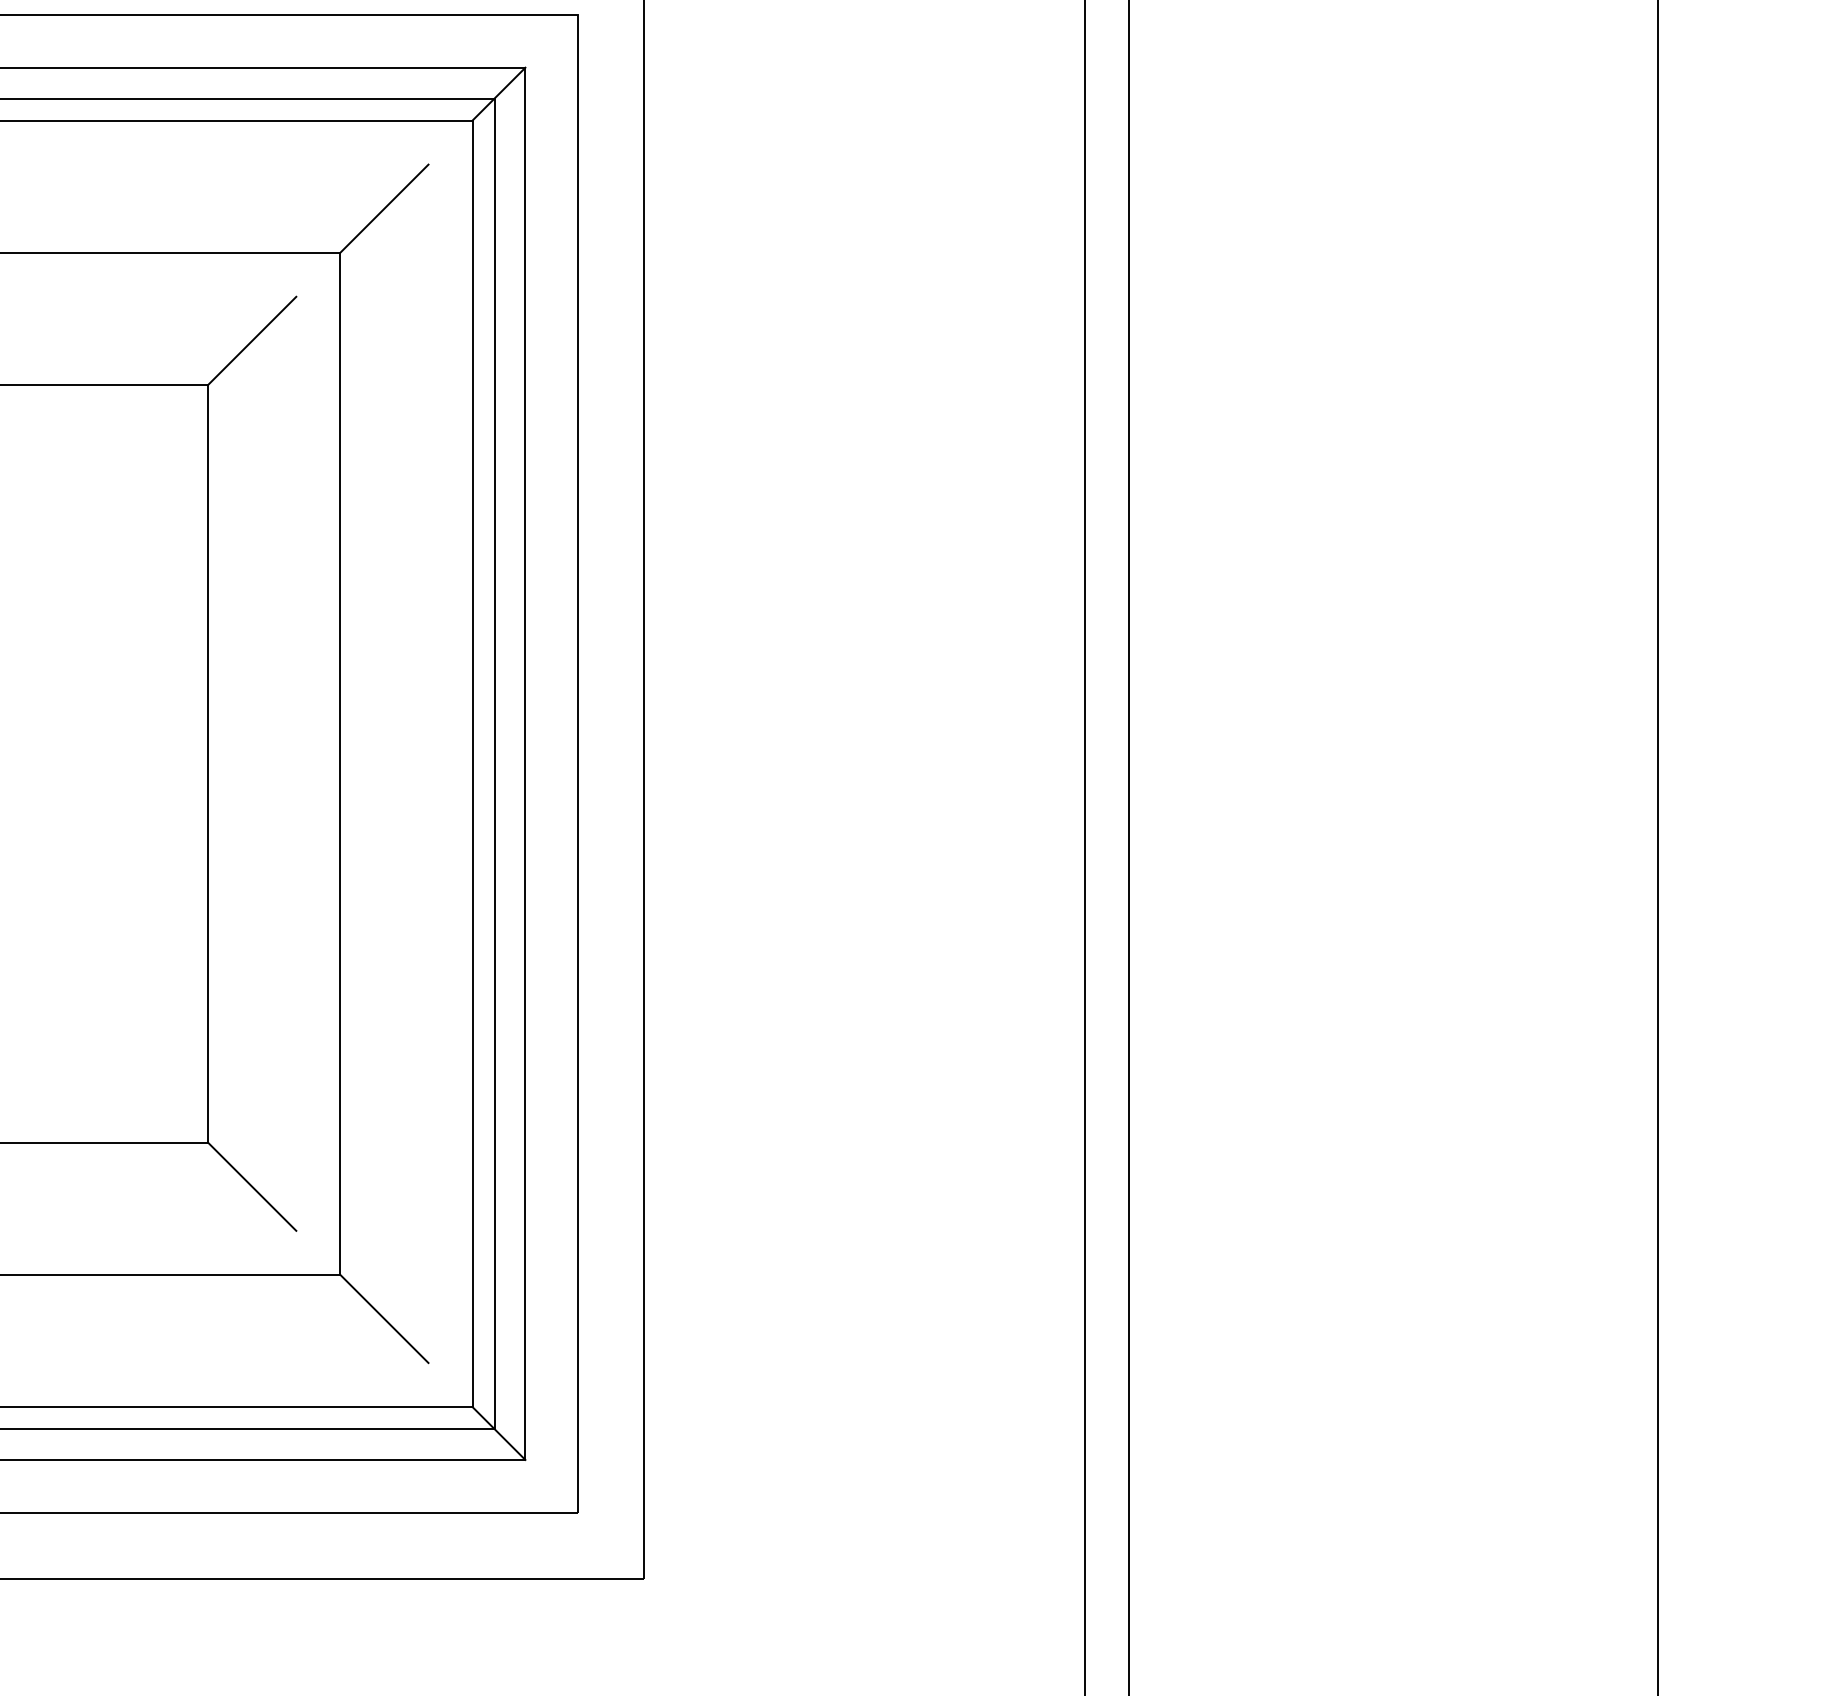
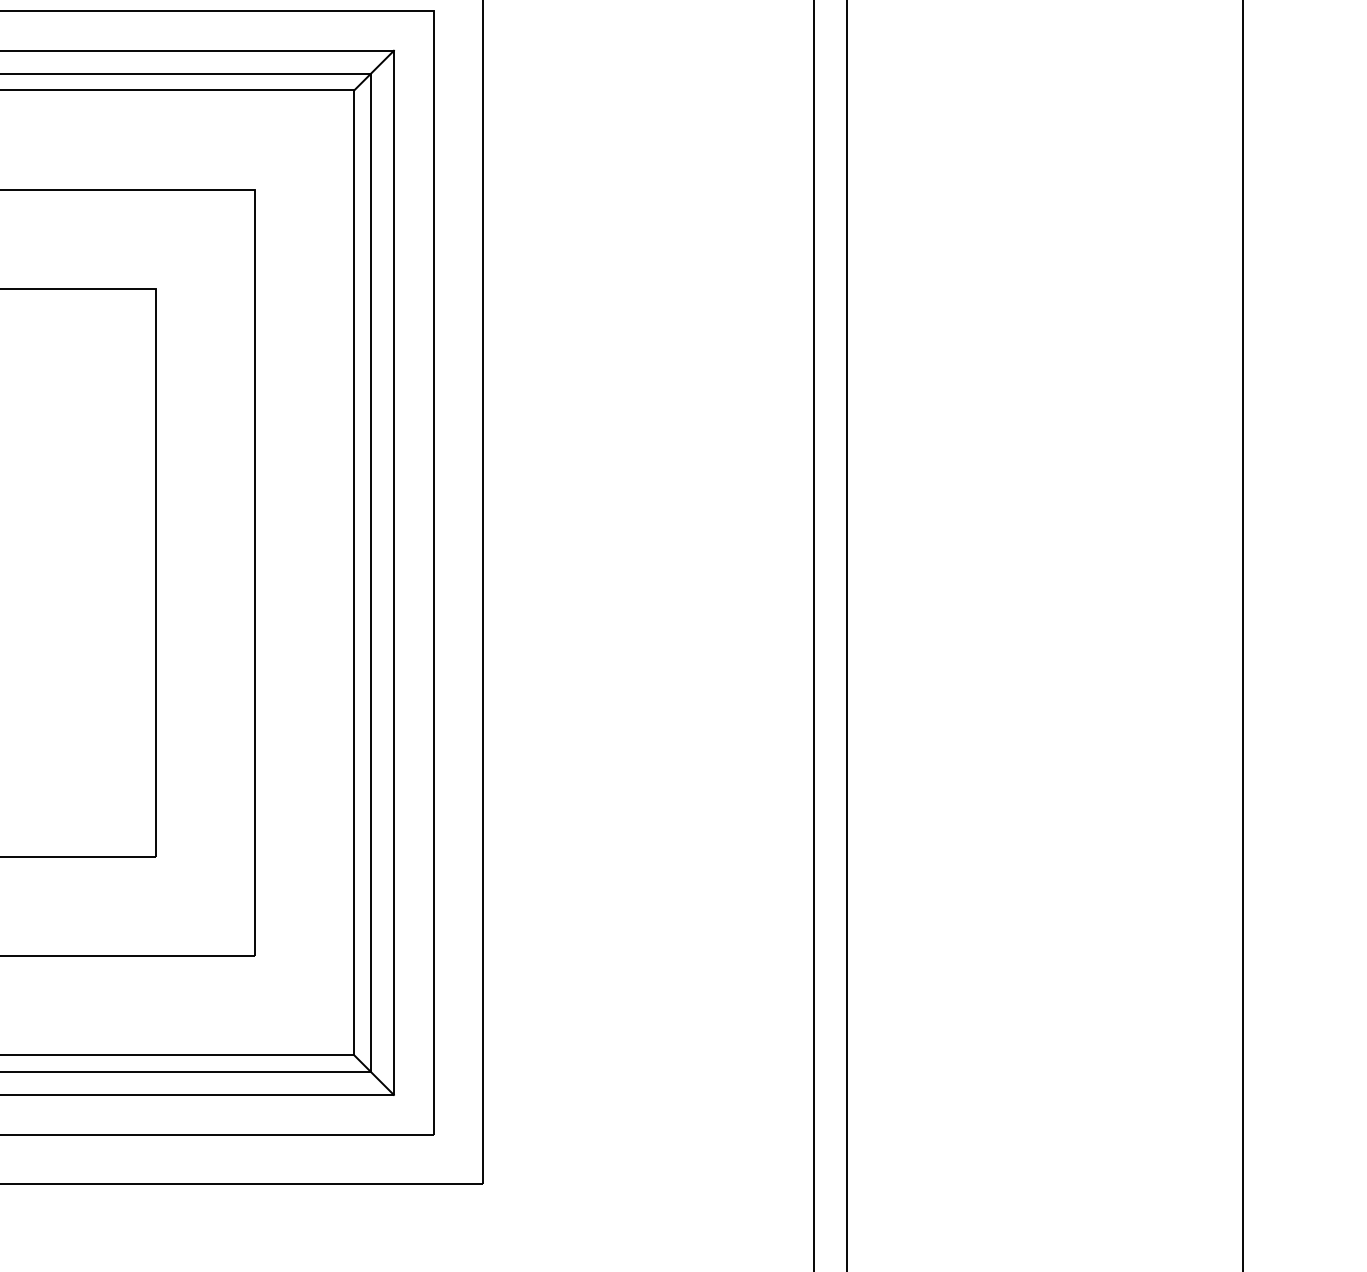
line: (384, 208) -> (288, 156), removed
line: (252, 340) -> (189, 255), removed
line: (252, 1187) -> (189, 890), removed
line: (384, 1319) -> (288, 989), removed

